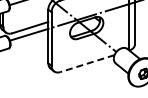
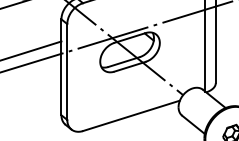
line: (87, 63) -> (131, 115), dashed -> solid

